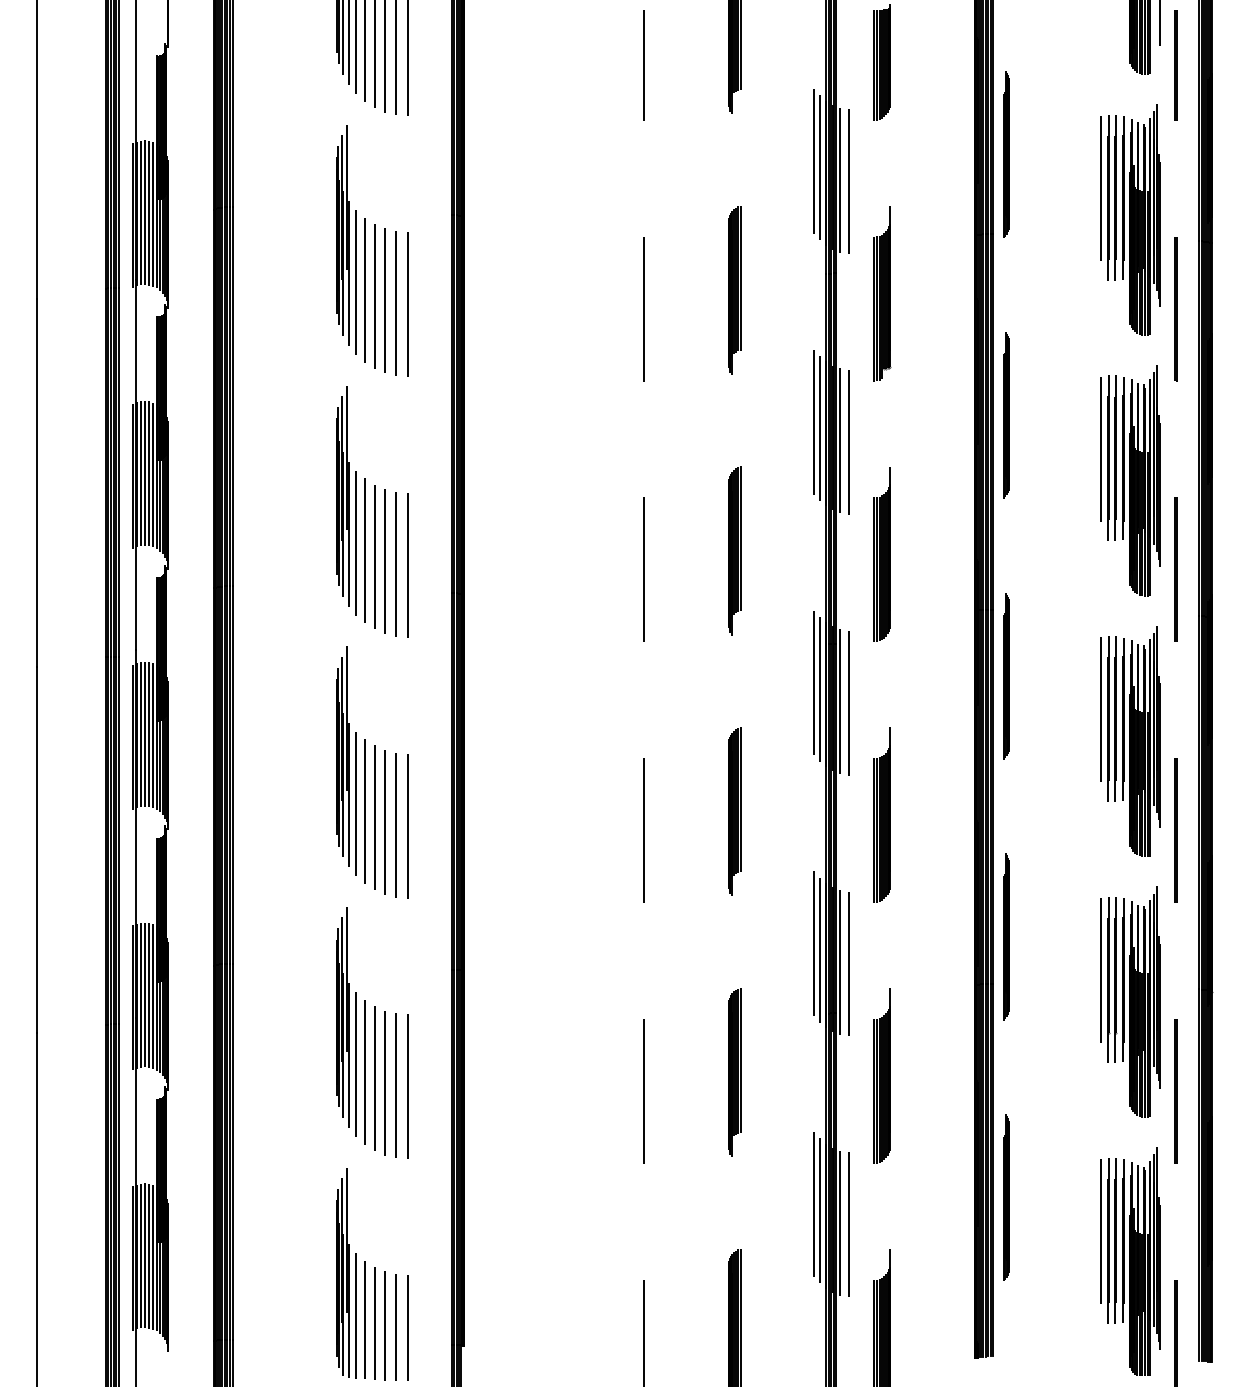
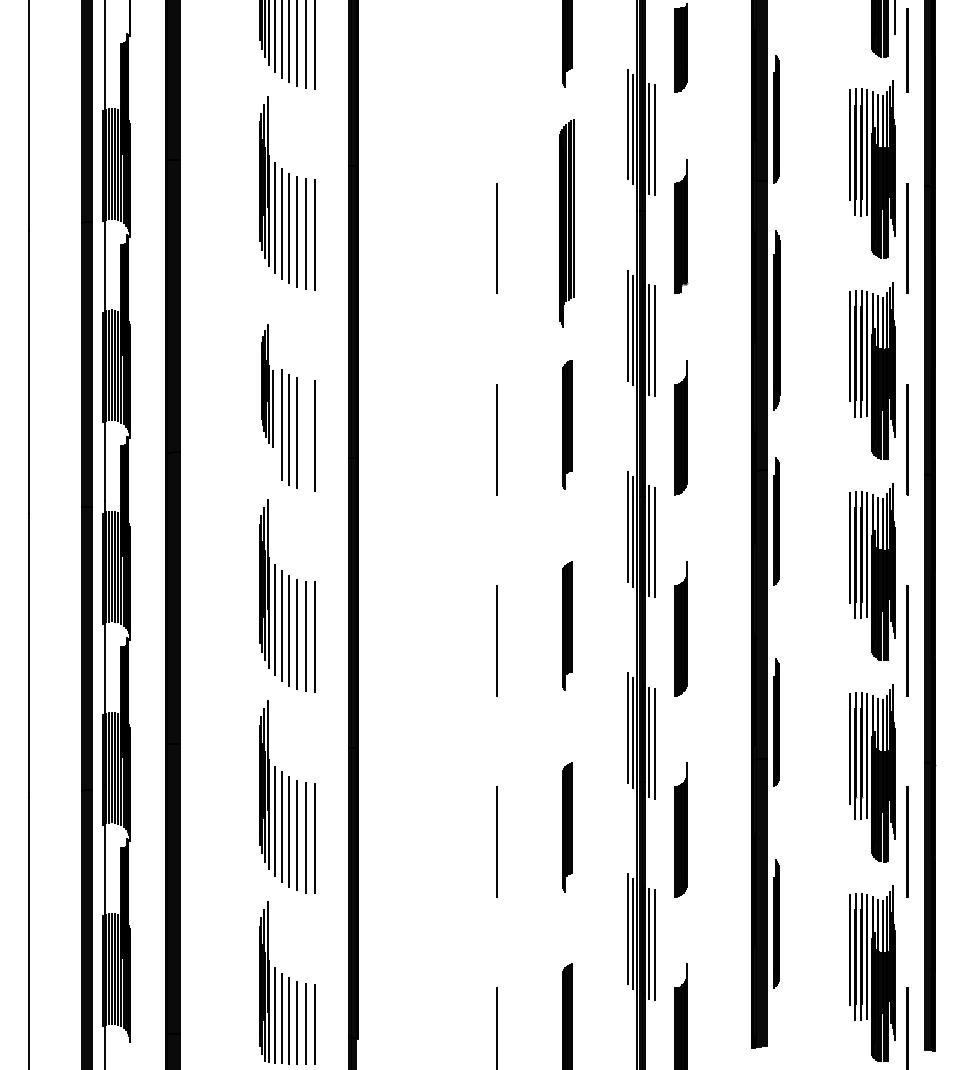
line: (644, 65) -> (497, 50), removed
part: (734, 290) -> (566, 224), size x1.6
part: (1006, 415) -> (776, 320), size x1.4
part: (346, 500) -> (267, 386), size x0.7
line: (396, 563) -> (306, 434), removed

